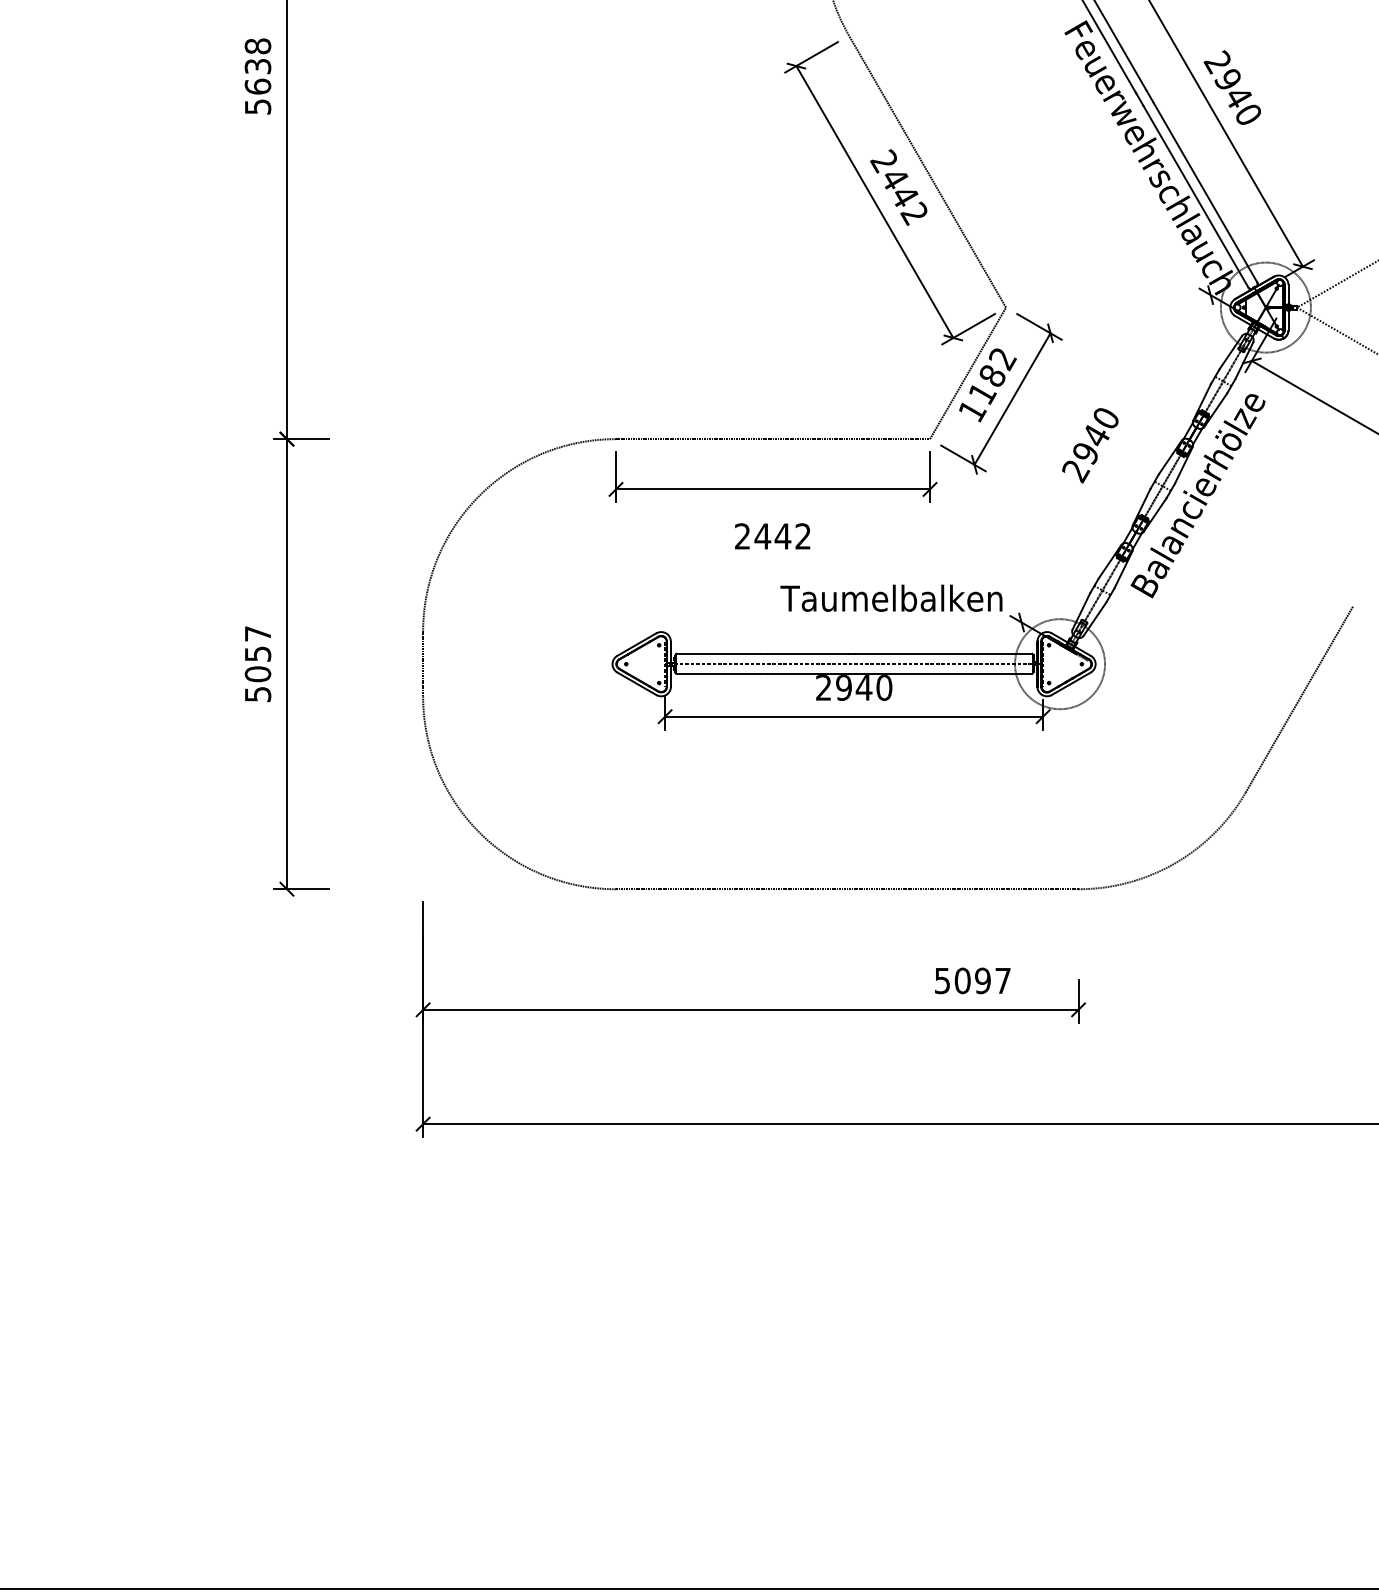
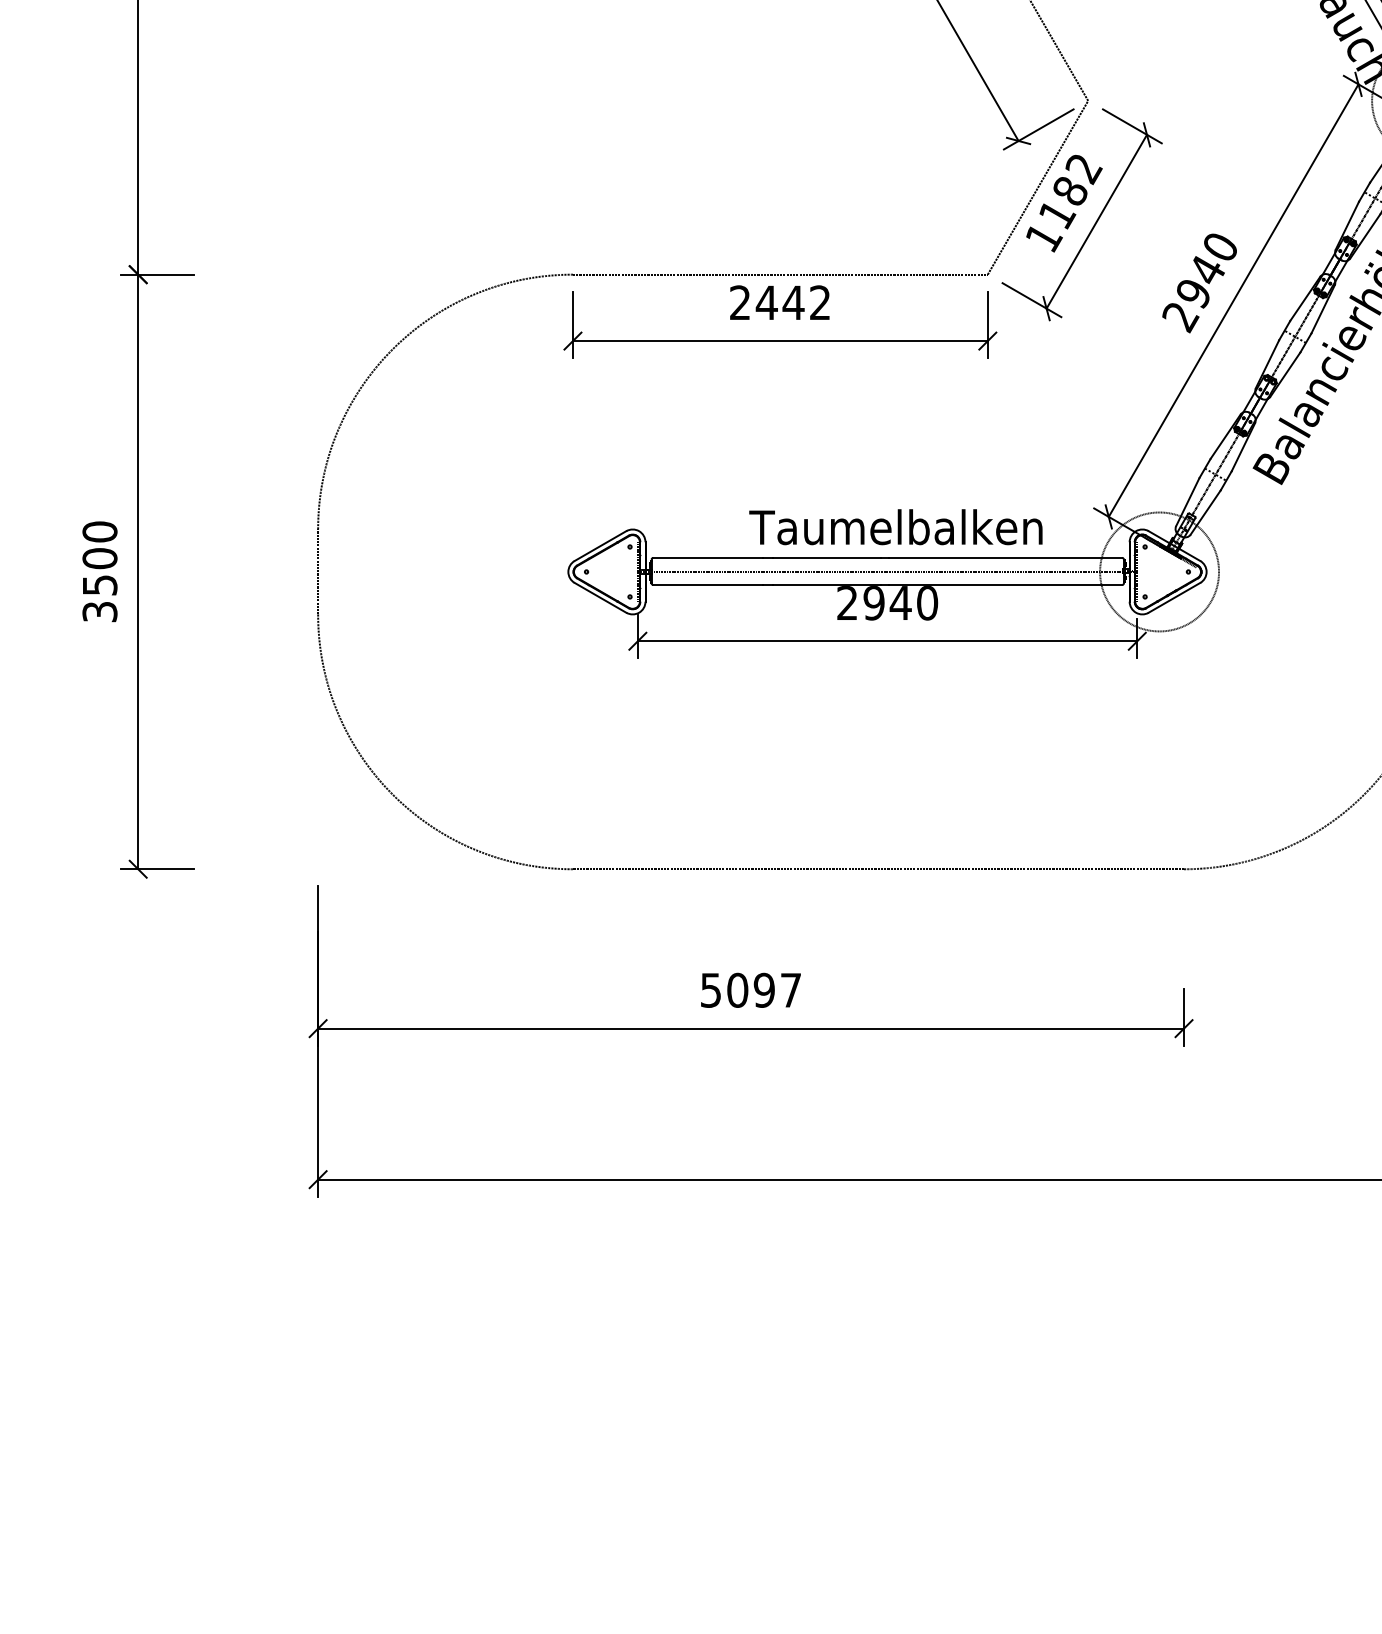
line: (1115, 458) -> (1232, 300), added
text: (772, 536) -> (779, 302), moved
text: (891, 597) -> (895, 526), moved
text: (257, 663) -> (99, 571), 5057 -> 3500
text: (972, 980) -> (750, 989), moved

